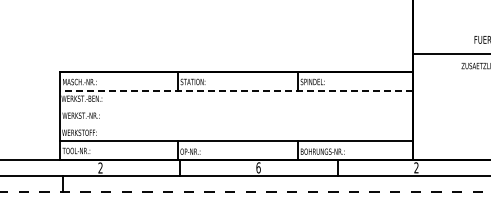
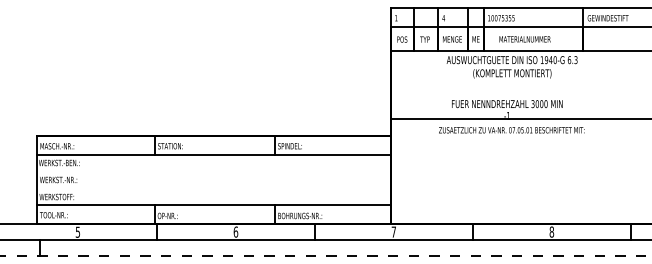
line: (236, 90) -> (213, 154), dashed -> solid
text: (100, 167) -> (77, 231), 2 -> 5
text: (416, 167) -> (393, 231), 2 -> 7

